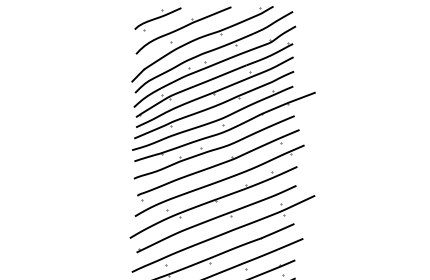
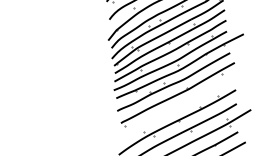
part: (219, 180) -> (180, 105), removed

